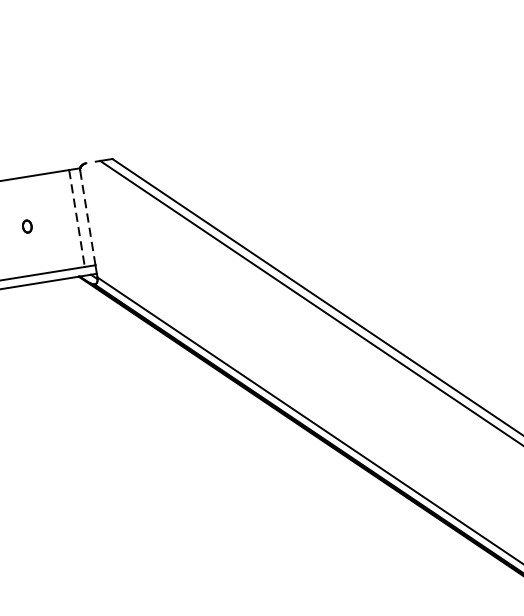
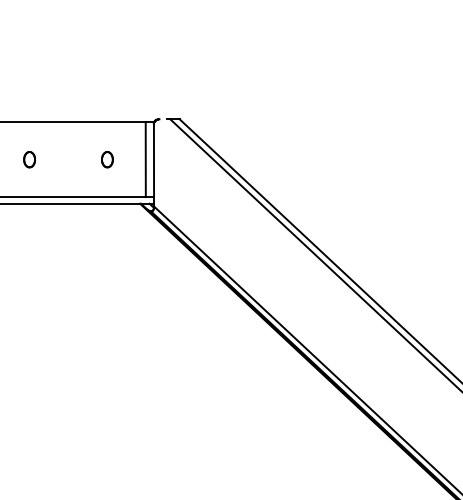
line: (88, 217) -> (154, 160), dashed -> solid
line: (76, 219) -> (145, 160), dashed -> solid
part: (27, 226) -> (107, 159), size x1.67

